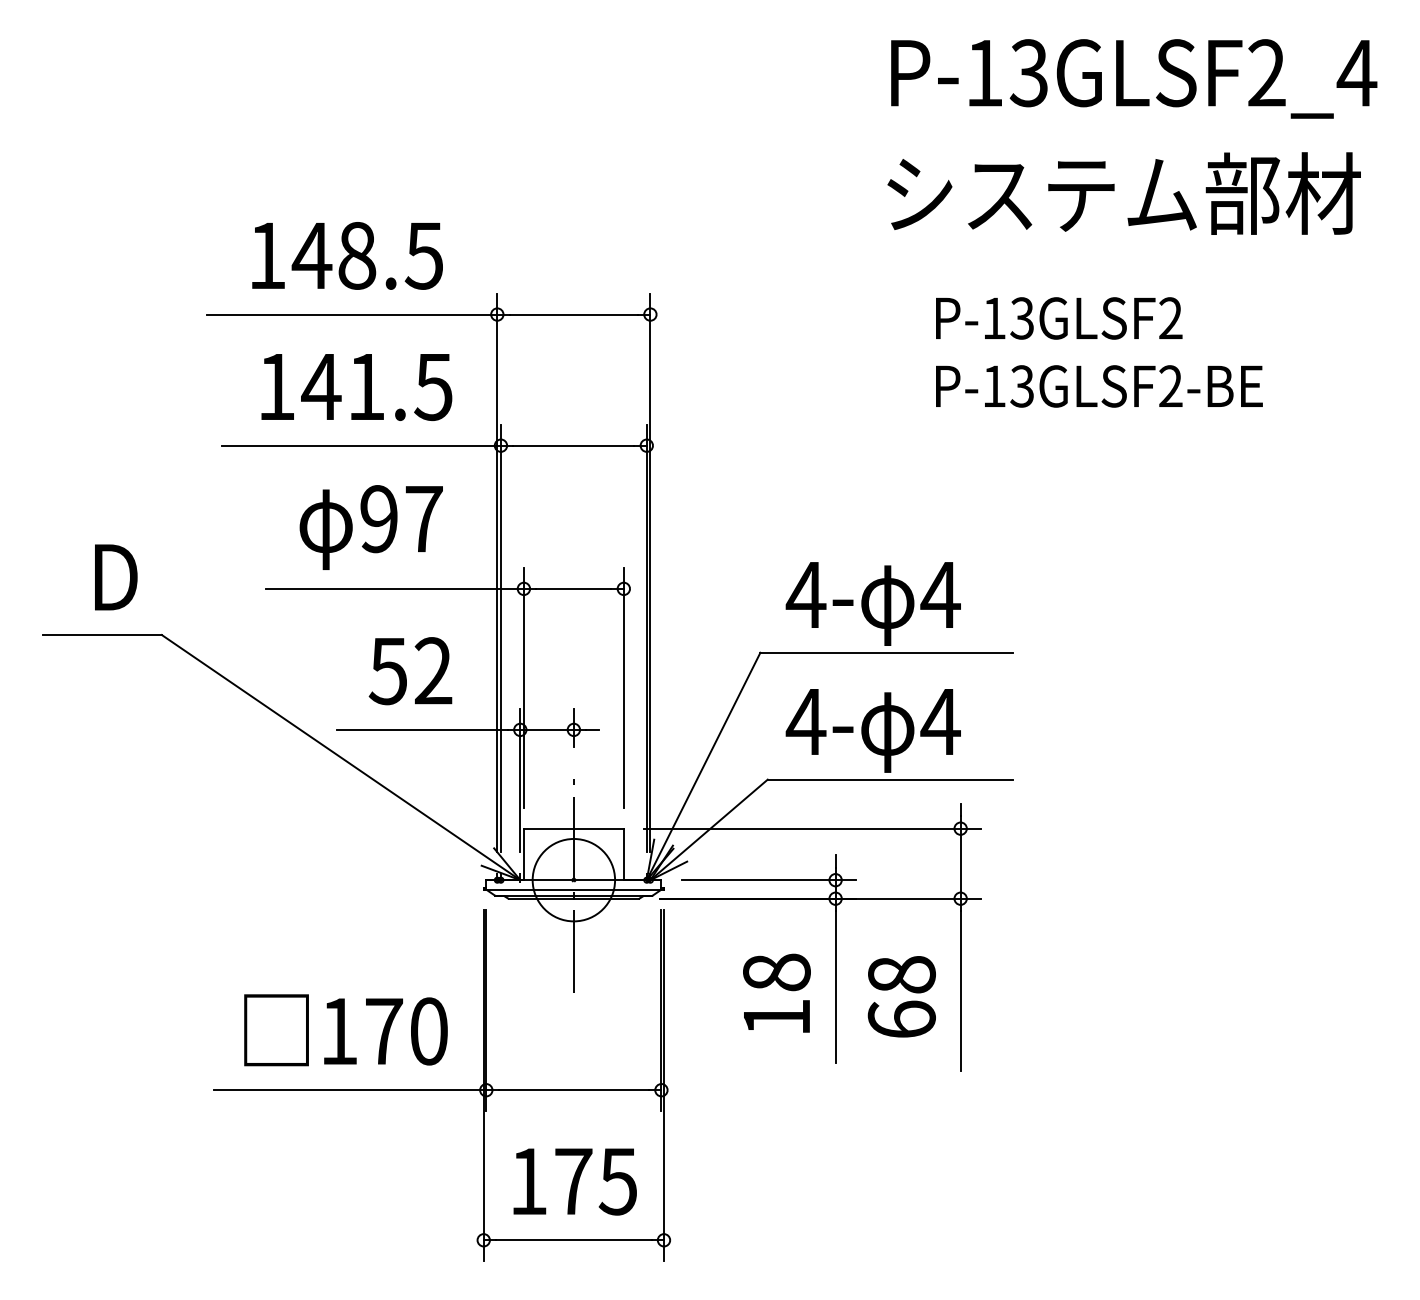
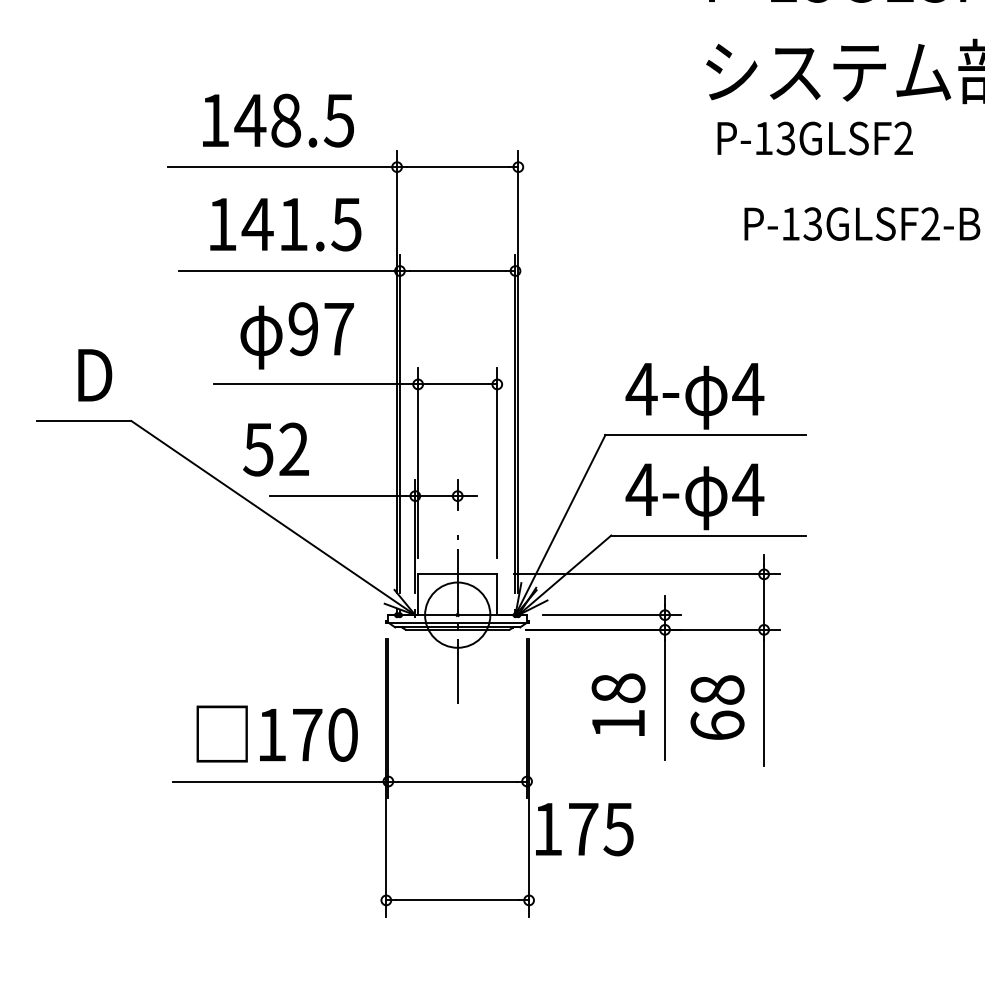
text: (1059, 318) -> (815, 138), moved
text: (410, 671) -> (276, 449), moved
text: (574, 1181) -> (584, 829), moved

